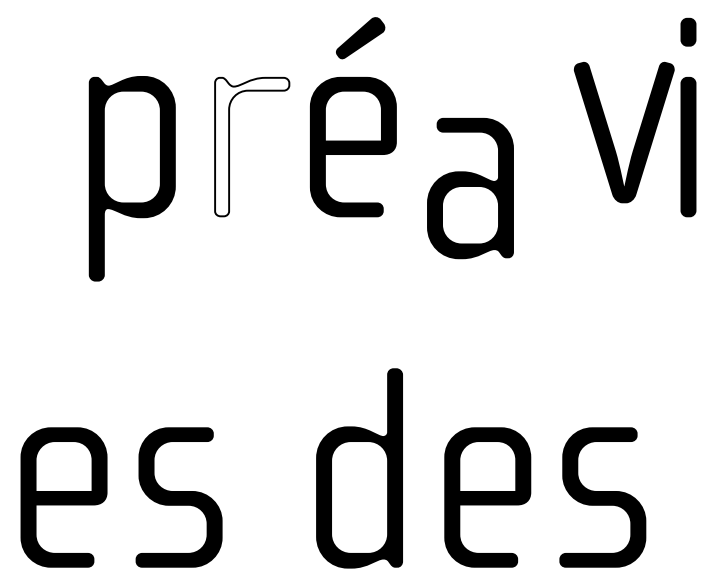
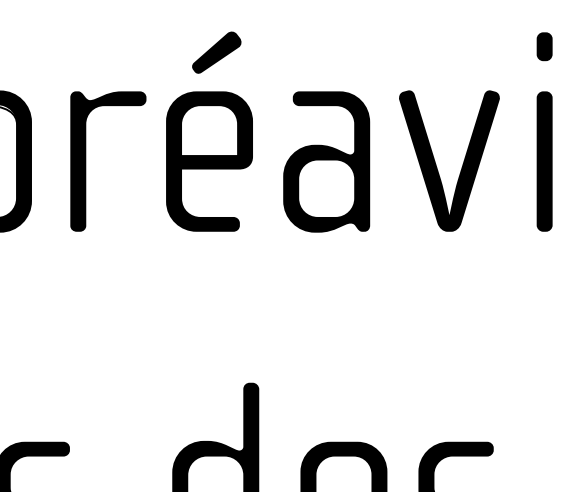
part: (611, 136) -> (436, 164), moved
fill: (252, 146) -> (108, 160), added
part: (470, 188) -> (326, 161), moved

